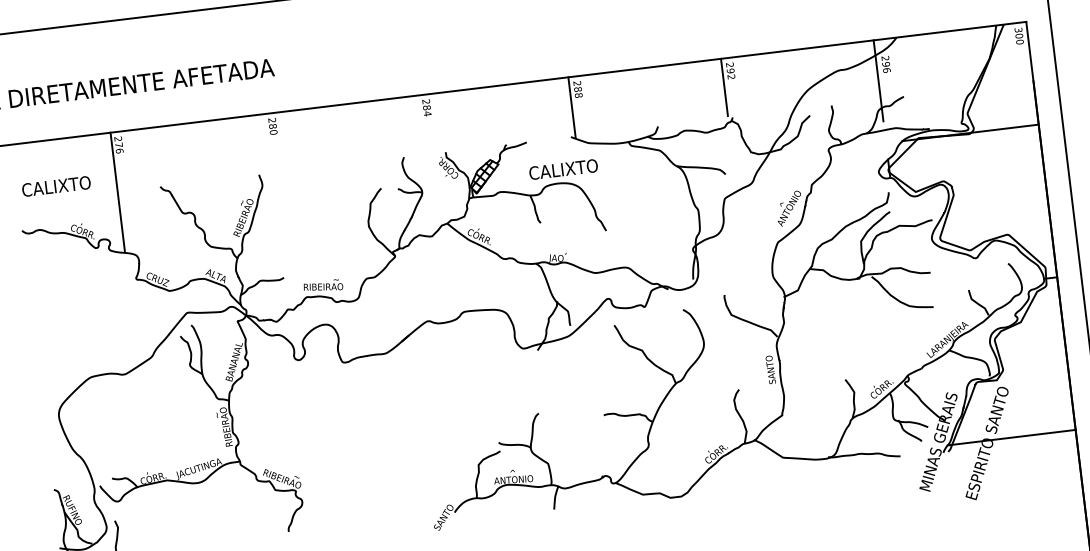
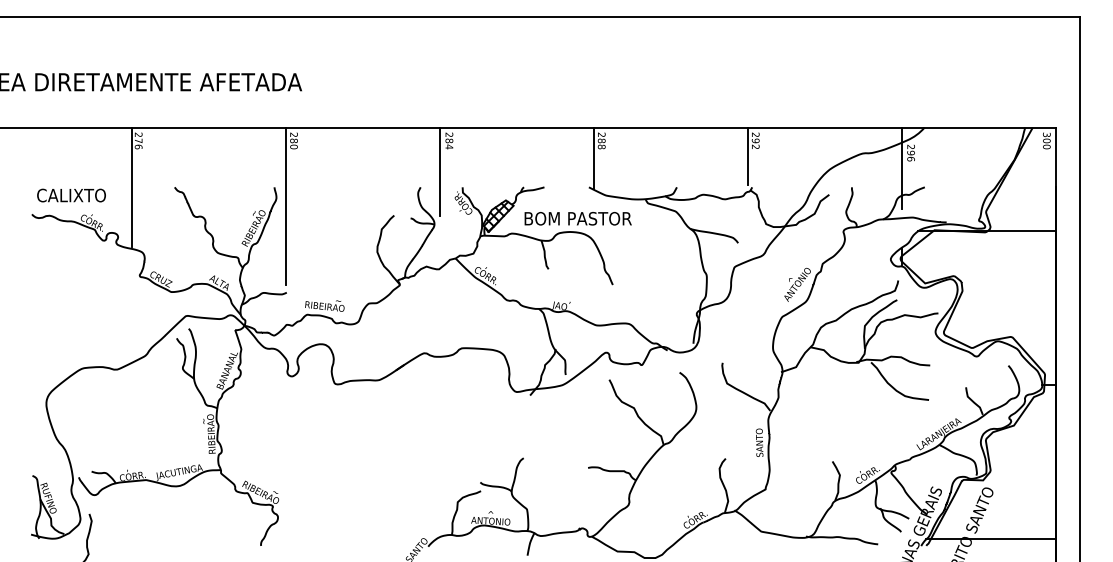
line: (420, 139) -> (439, 171), added
text: (563, 169) -> (577, 218), CALIXTO -> BOM PASTOR
text: (56, 186) -> (71, 195), moved
line: (272, 191) -> (285, 205), added

